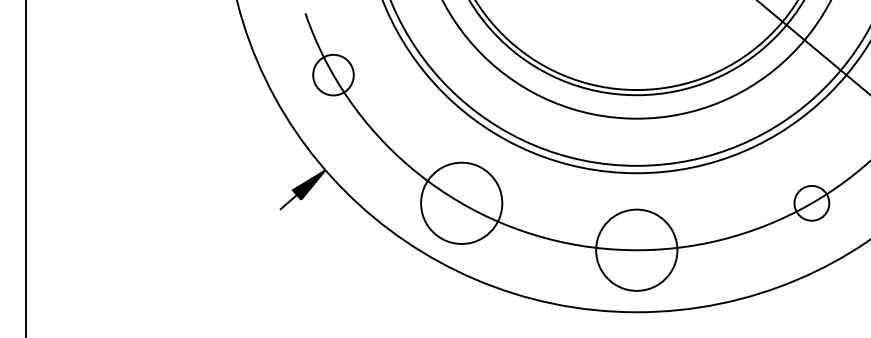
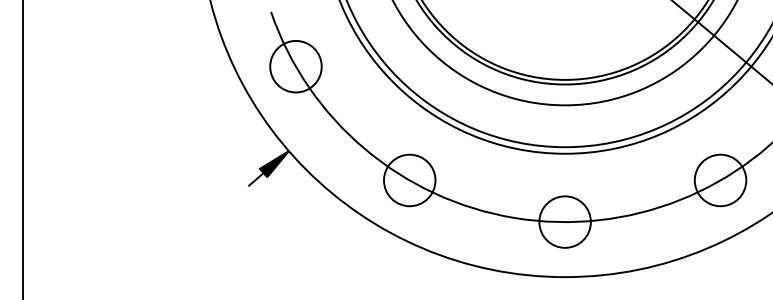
circle: (333, 75) -> (295, 67), size x1.43
circle: (461, 203) -> (409, 180), size x0.71
circle: (811, 203) -> (720, 180), size x1.67
circle: (636, 250) -> (564, 222), size x0.71

